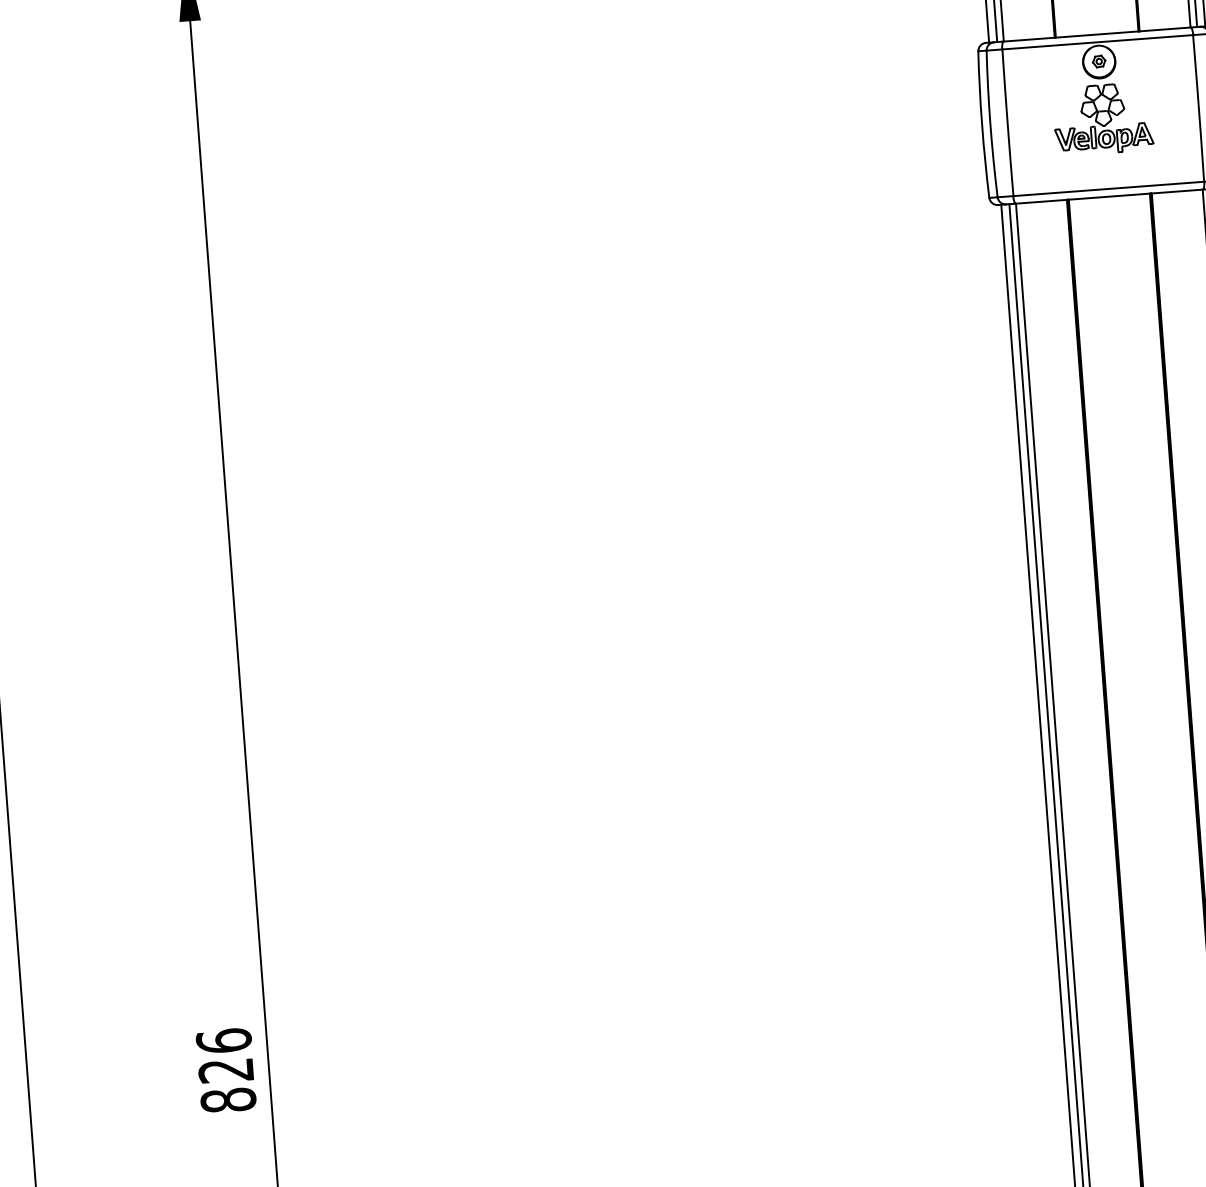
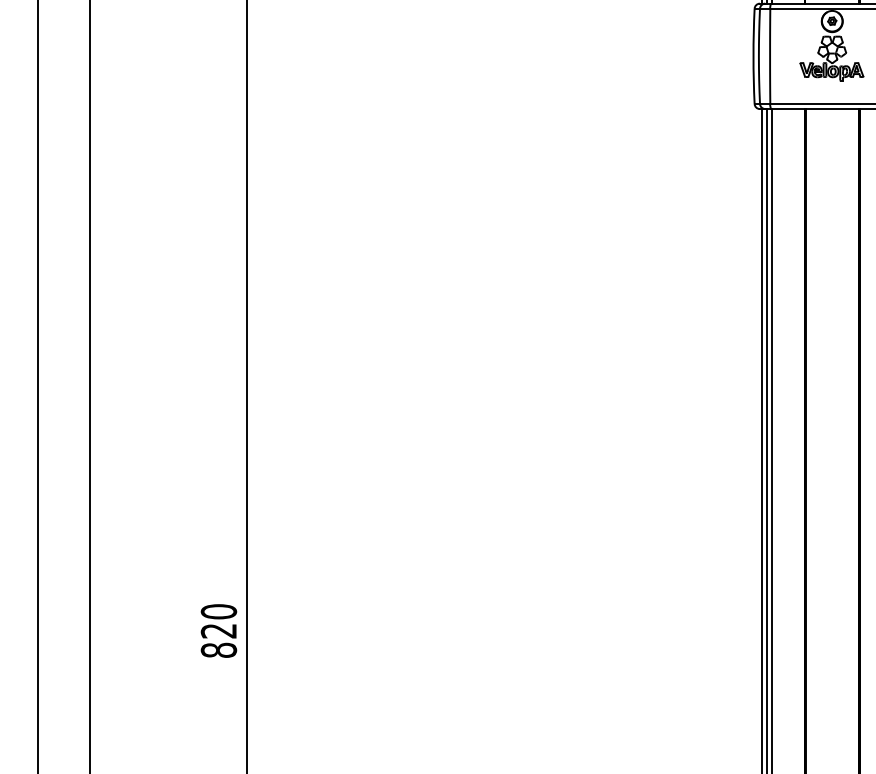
text: (223, 1040) -> (218, 611), 826 -> 820

